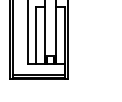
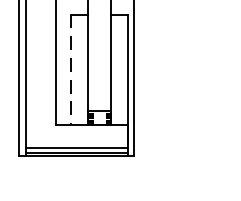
line: (35, 36) -> (70, 71), solid -> dashed

